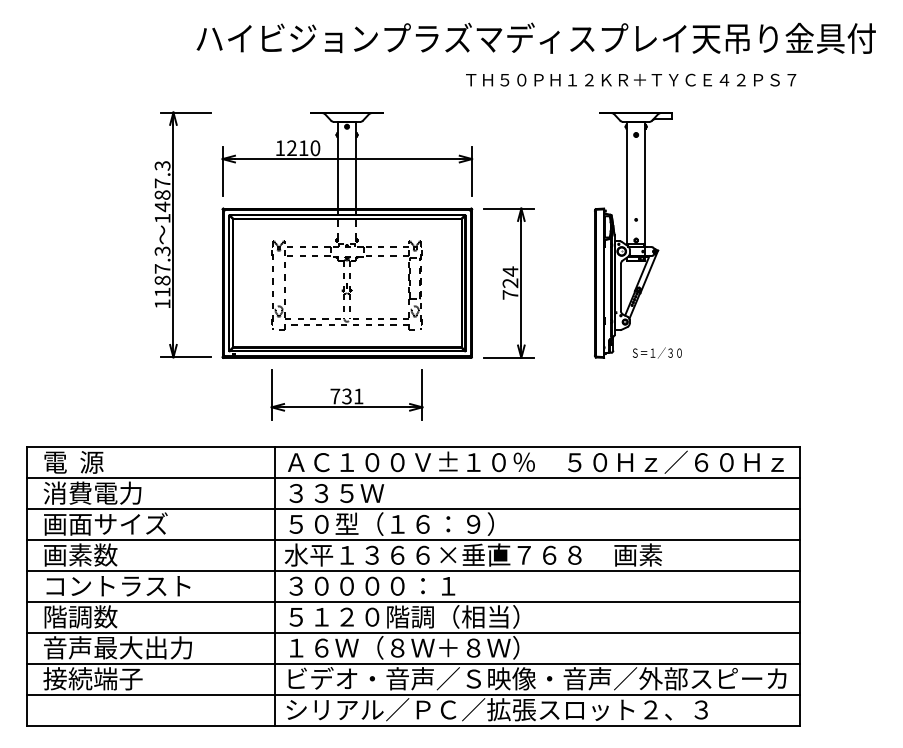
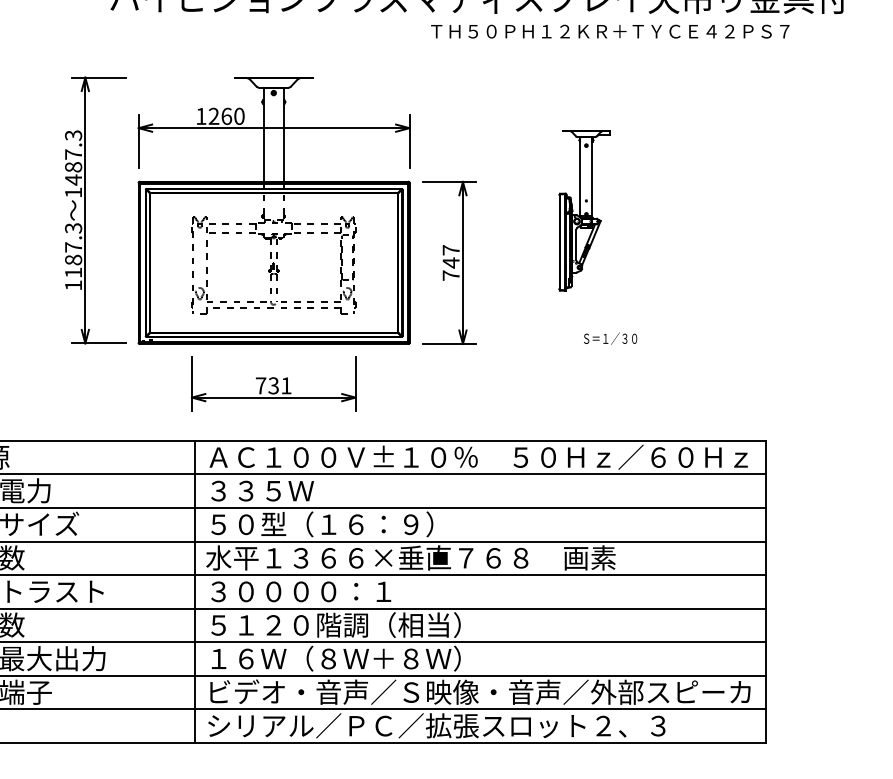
text: (631, 79) -> (610, 30), moved
text: (303, 148) -> (226, 116), 1210 -> 1260
part: (633, 235) -> (584, 211), size x0.6
text: (510, 277) -> (451, 256), 724 -> 747

